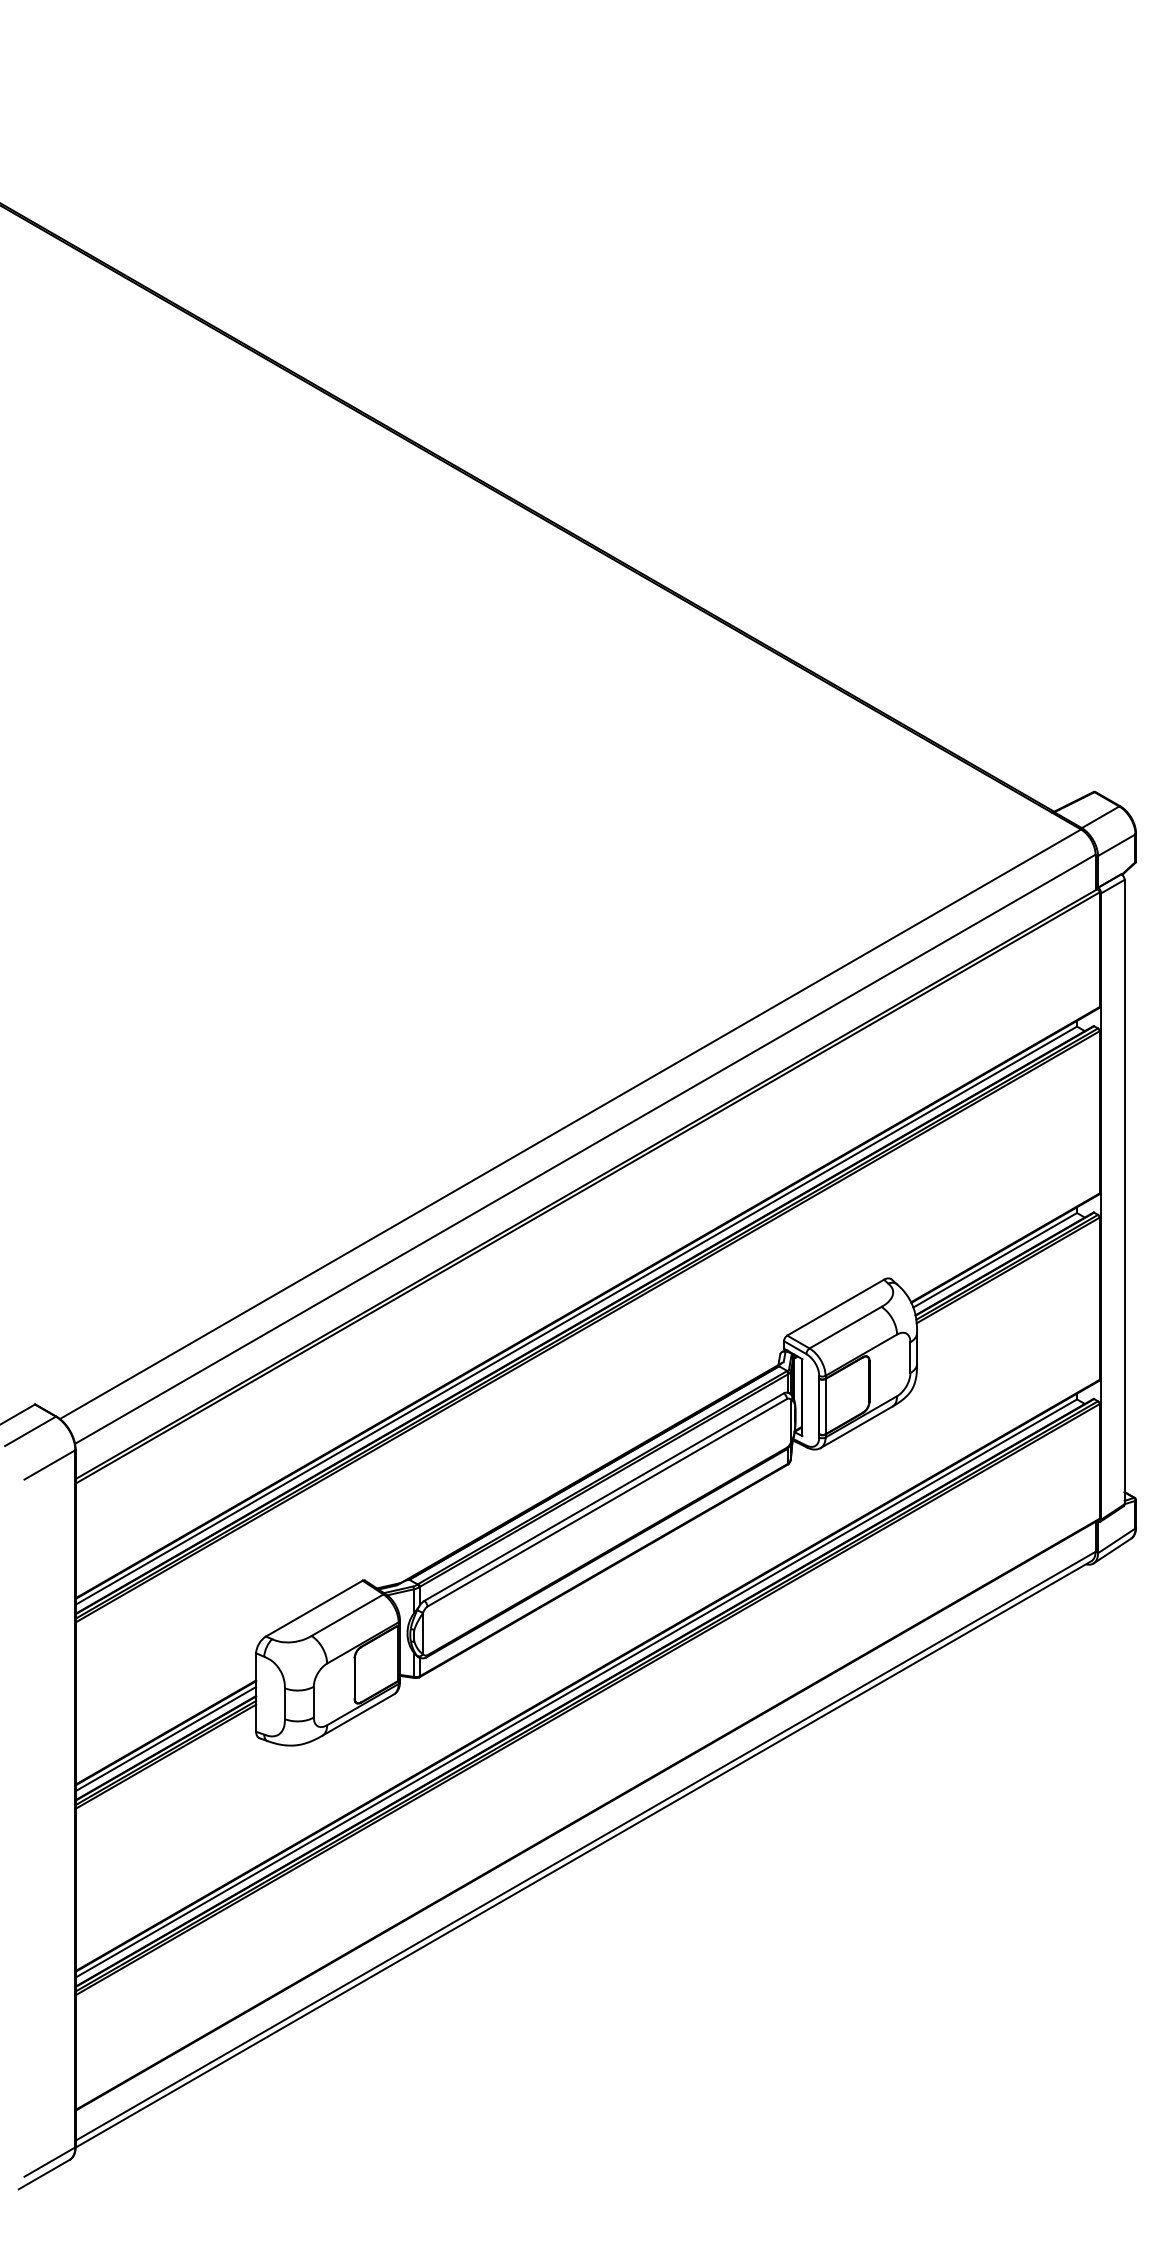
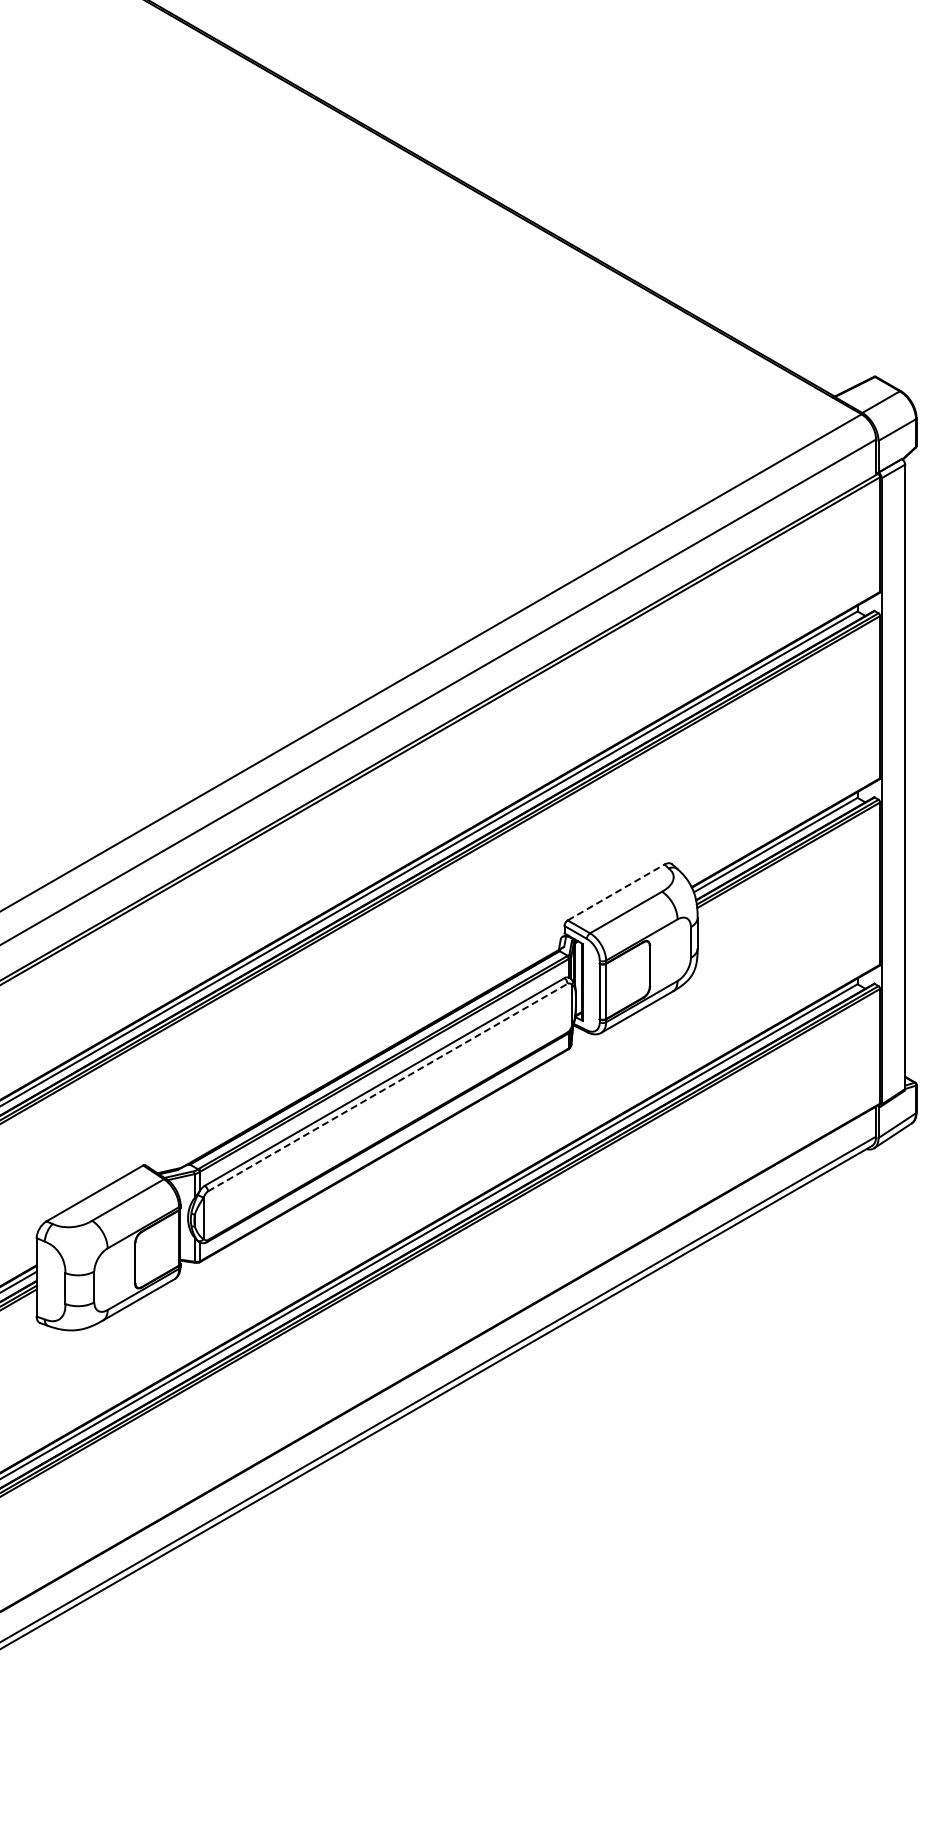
line: (835, 1307) -> (616, 892), solid -> dashed
line: (607, 1502) -> (388, 1087), solid -> dashed

